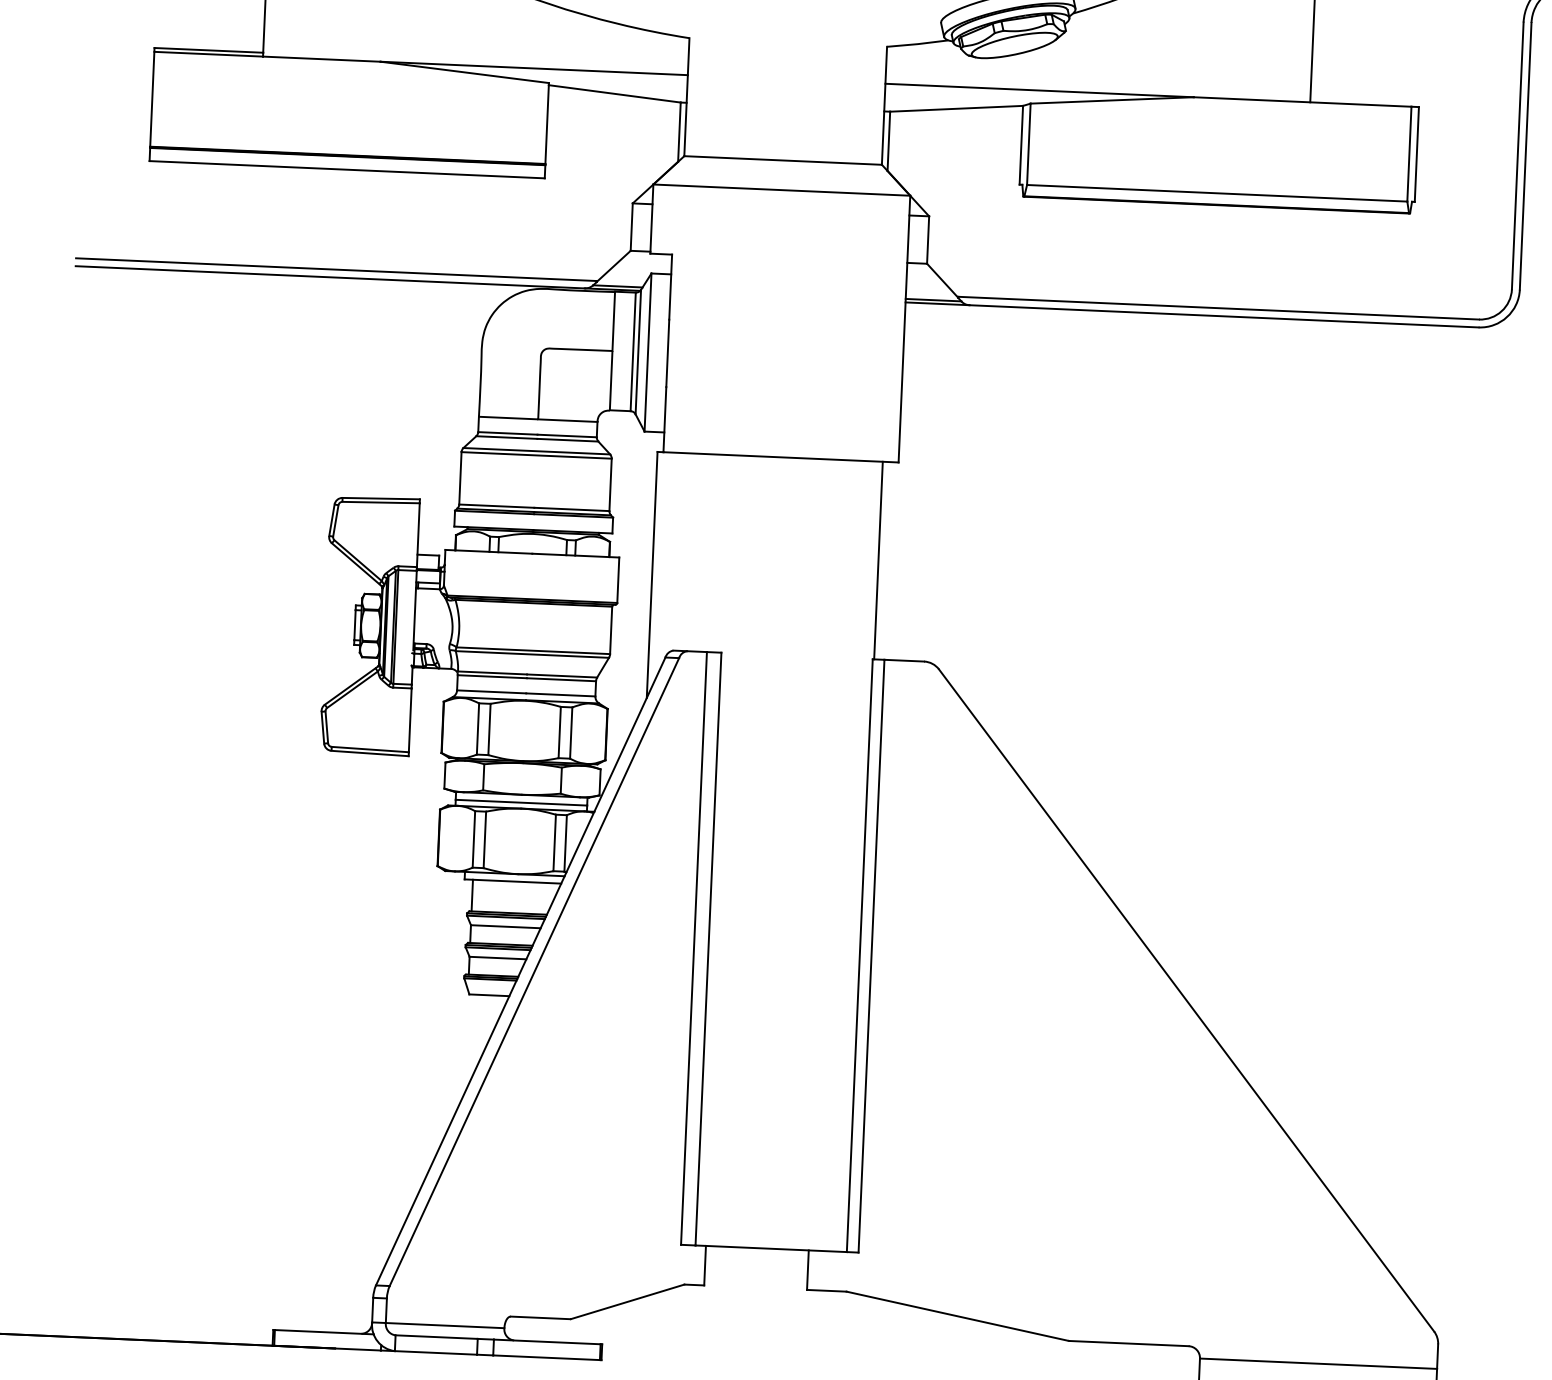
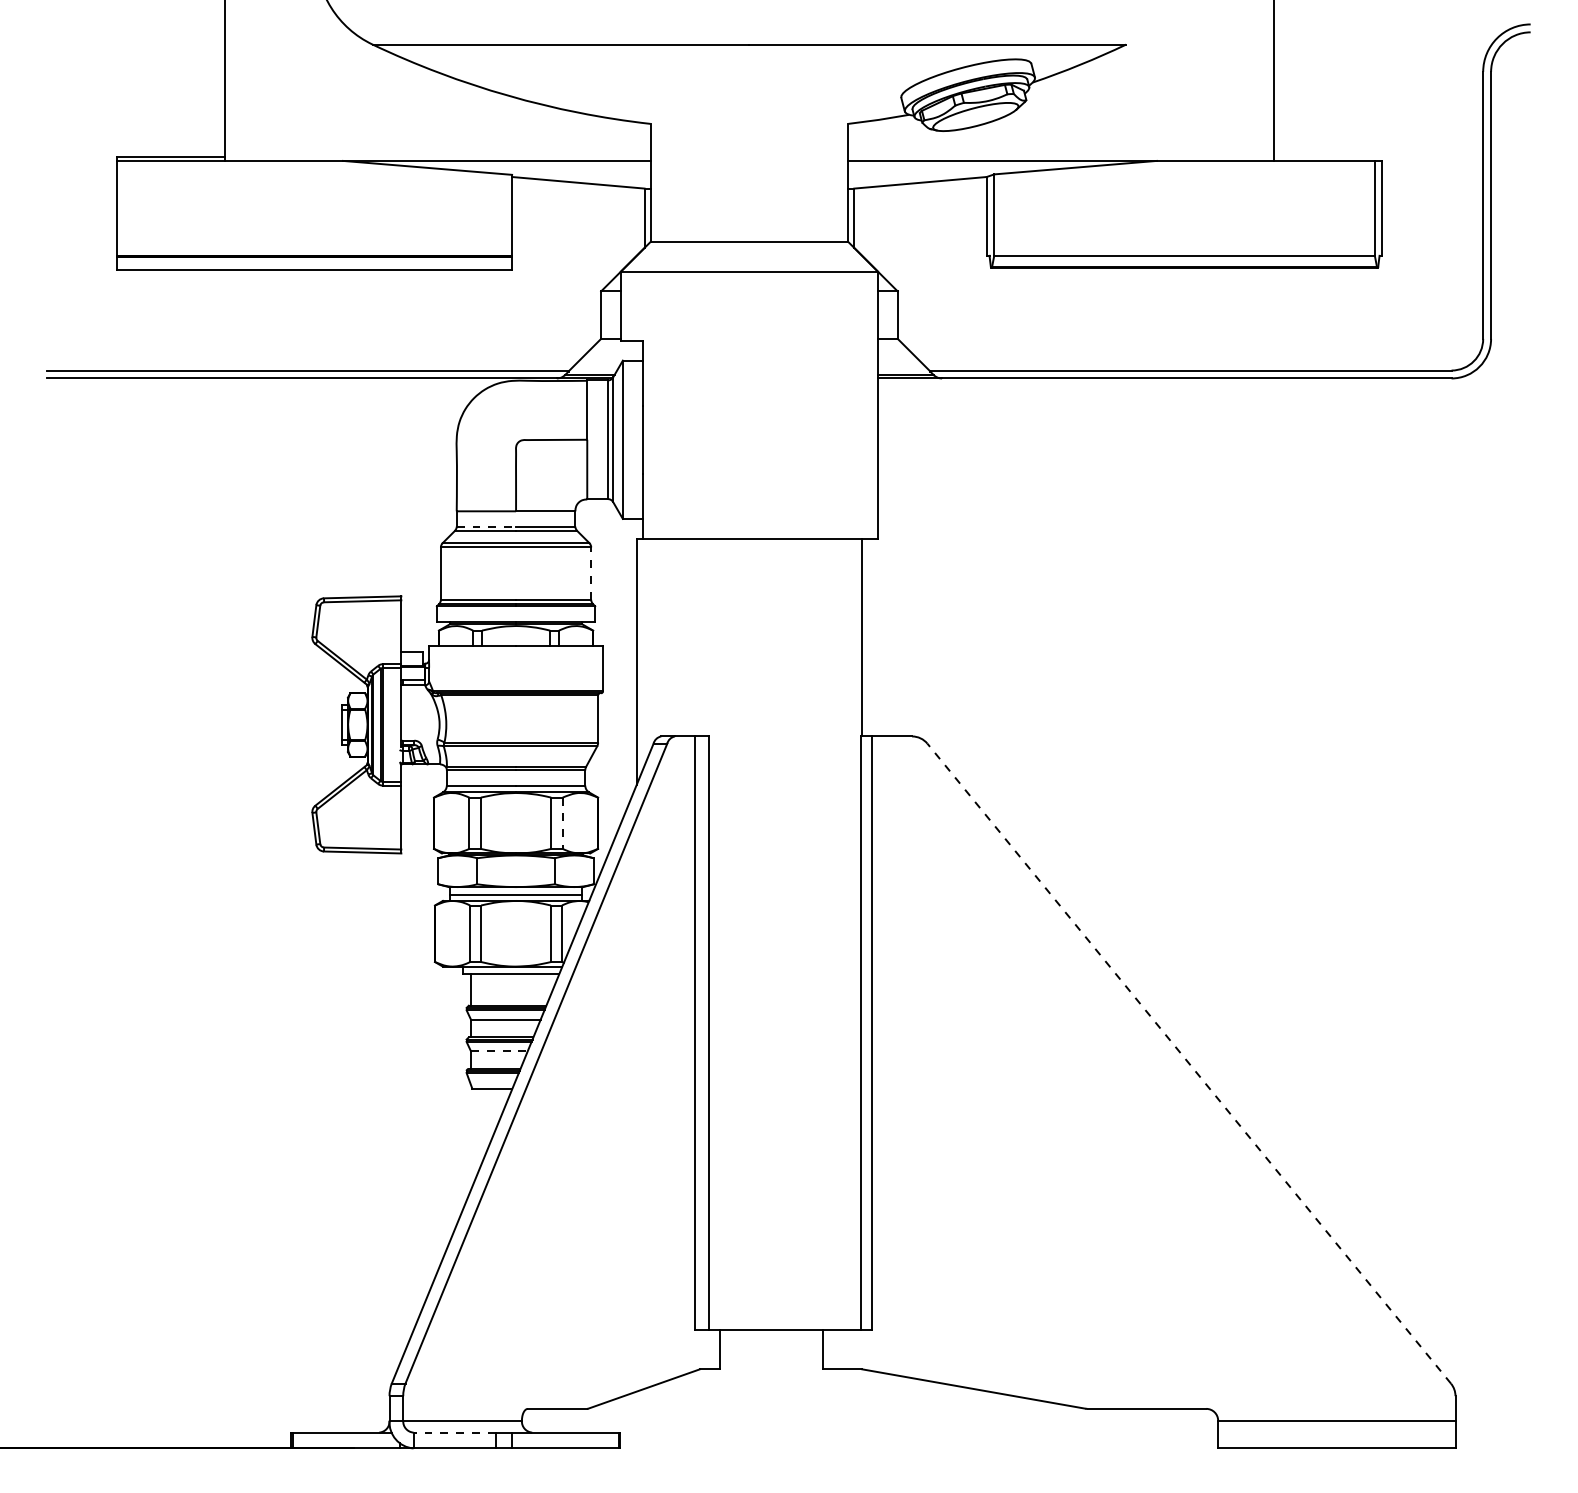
line: (508, 433) -> (486, 526), solid -> dashed
line: (610, 484) -> (591, 573), solid -> dashed
line: (570, 733) -> (562, 823), solid -> dashed
line: (498, 958) -> (499, 1051), solid -> dashed
line: (1185, 1000) -> (1188, 1063), solid -> dashed
line: (436, 1336) -> (454, 1432), solid -> dashed

